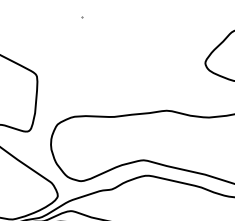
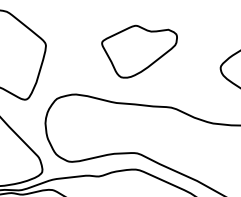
part: (123, 64) -> (136, 51), added

